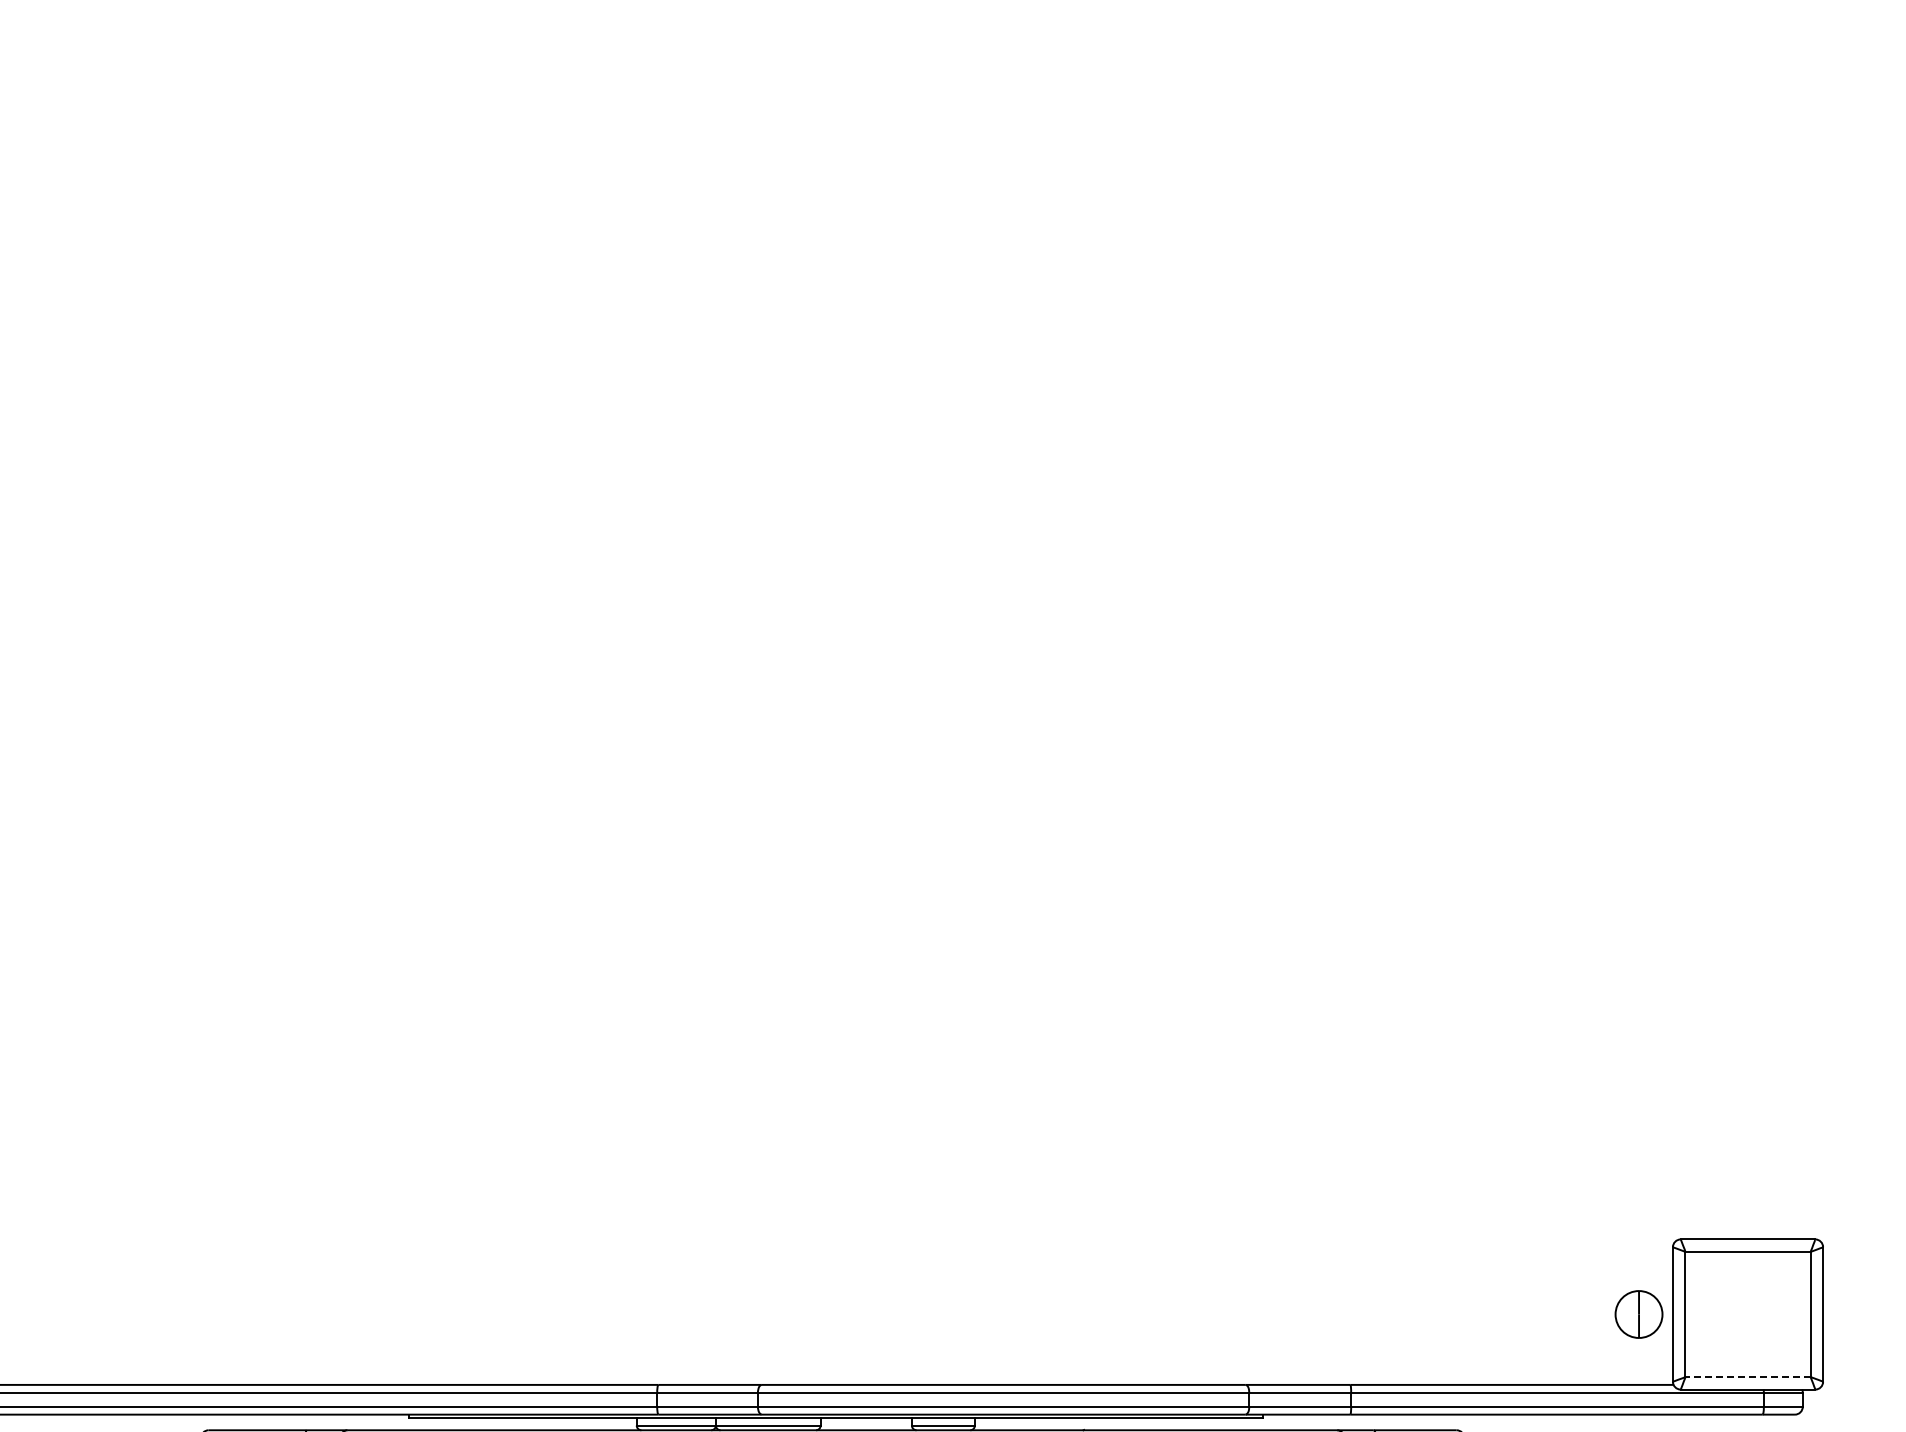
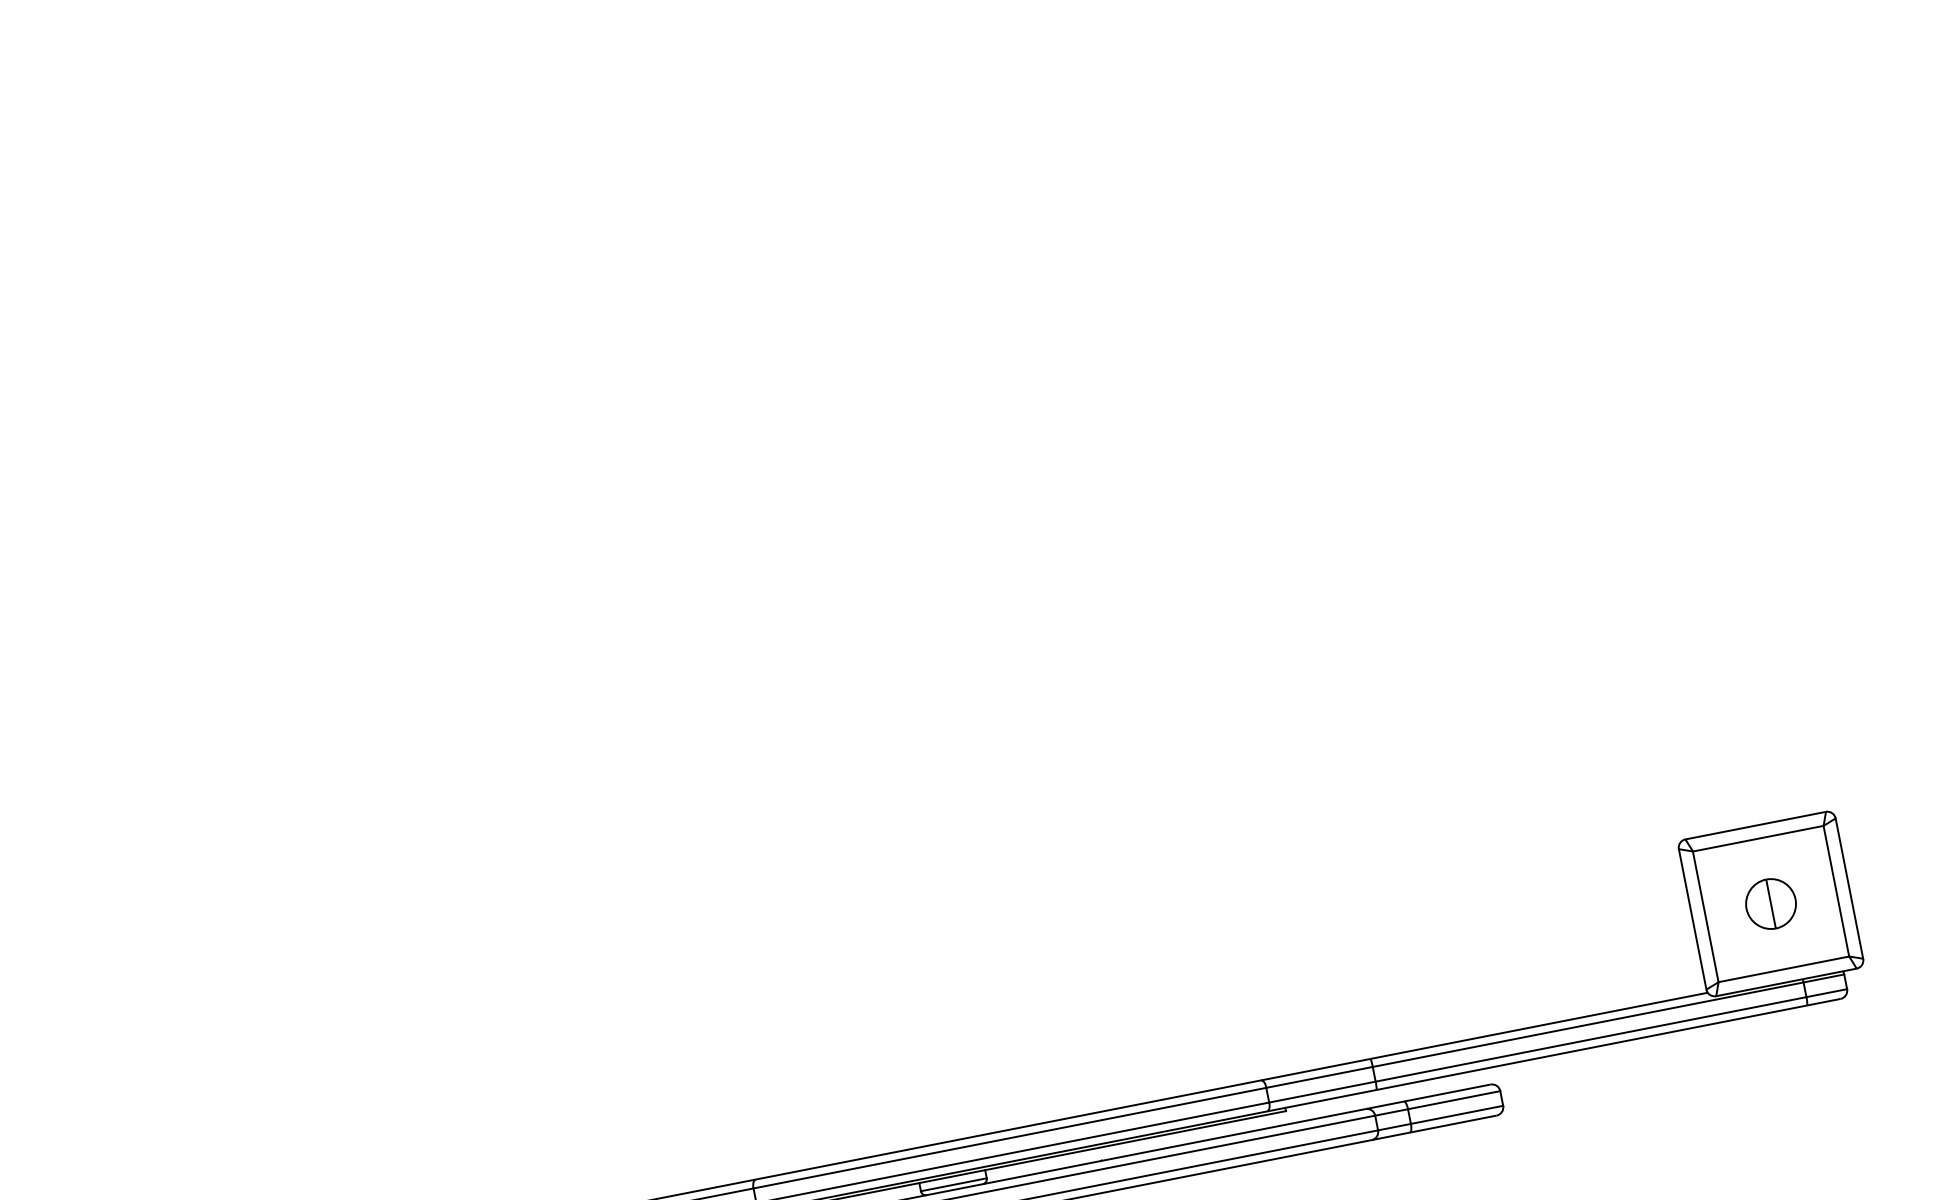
part: (1638, 1314) -> (1770, 904), moved
line: (1748, 1377) -> (1784, 969), dashed -> solid

